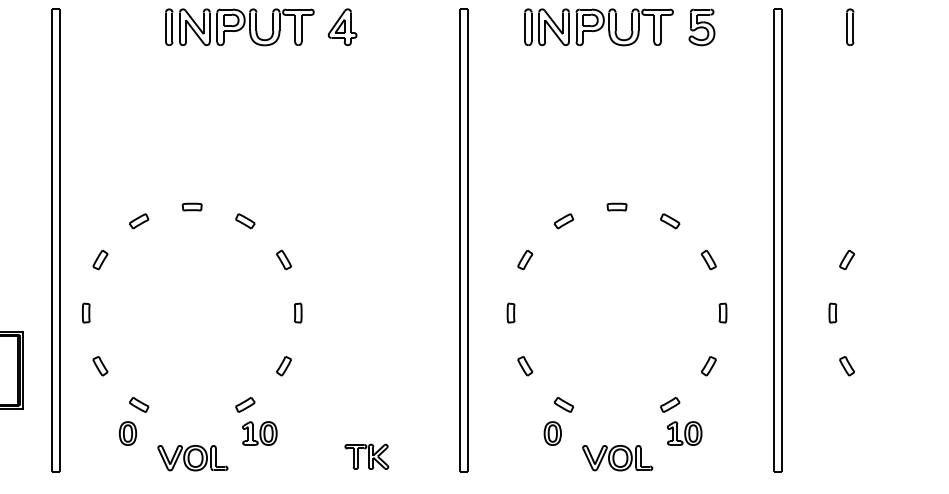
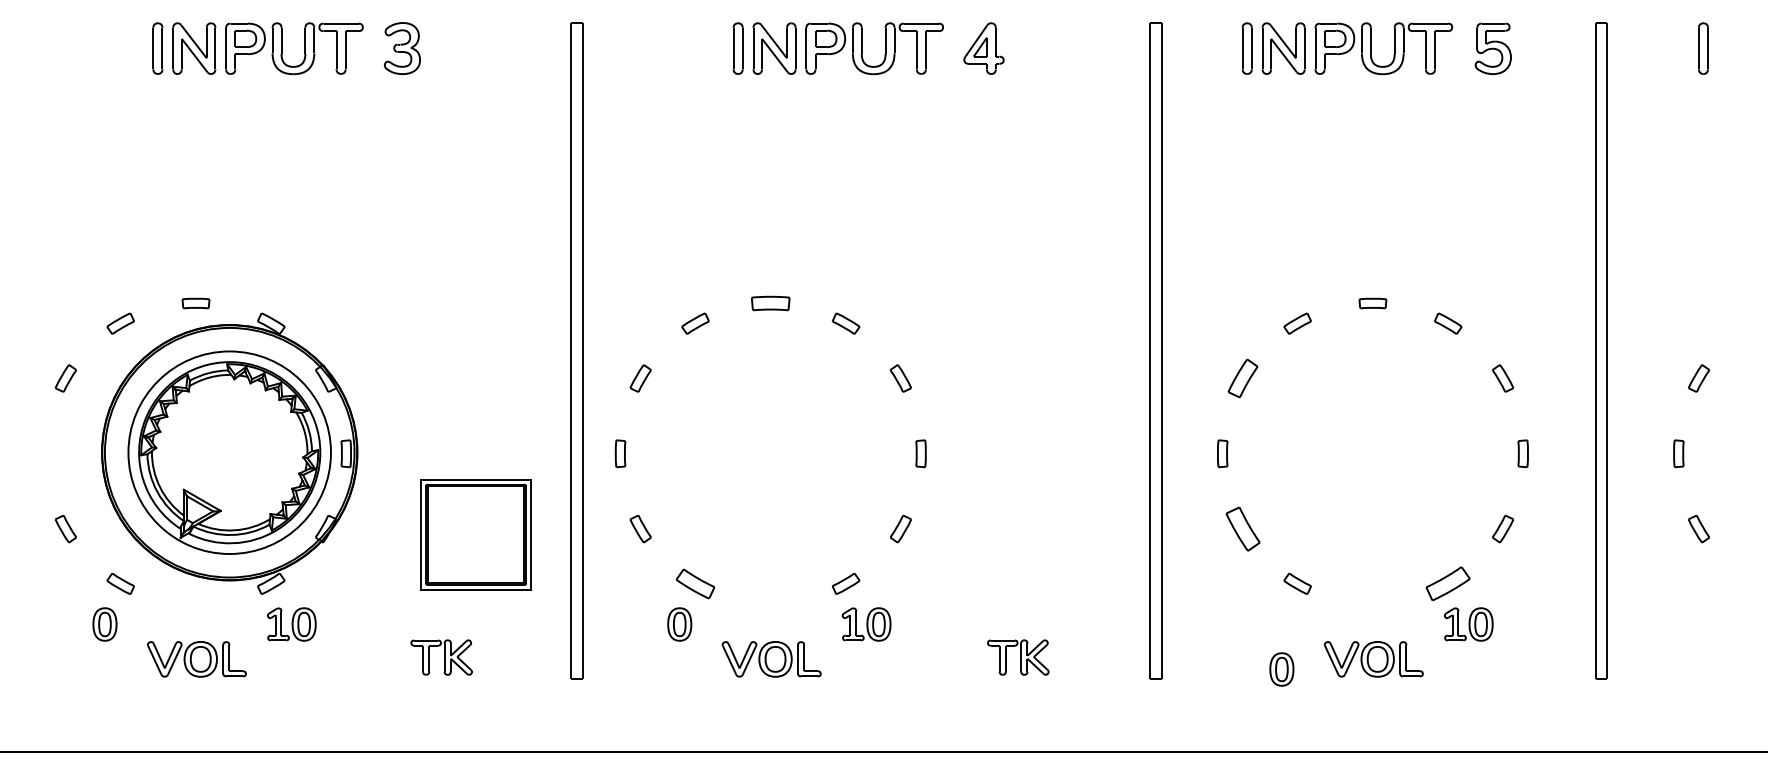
part: (192, 207) -> (770, 303), size x1.4
part: (525, 260) -> (1242, 378), size x1.4
part: (525, 365) -> (1242, 528), size x1.6
part: (139, 404) -> (695, 583), size x1.4
part: (670, 404) -> (1448, 583), size x1.6
part: (552, 433) -> (1281, 669), moved

